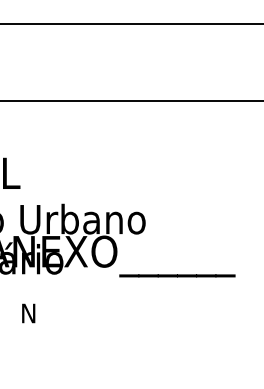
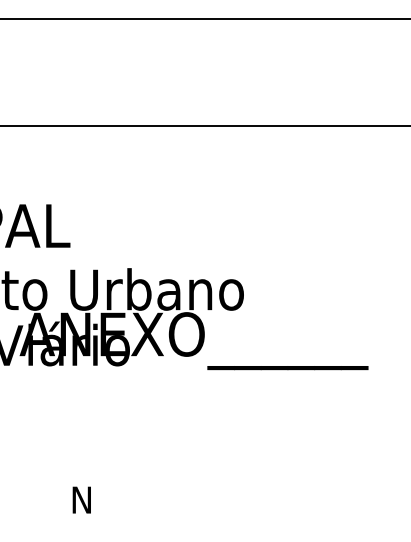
text: (28, 313) -> (81, 499), moved

